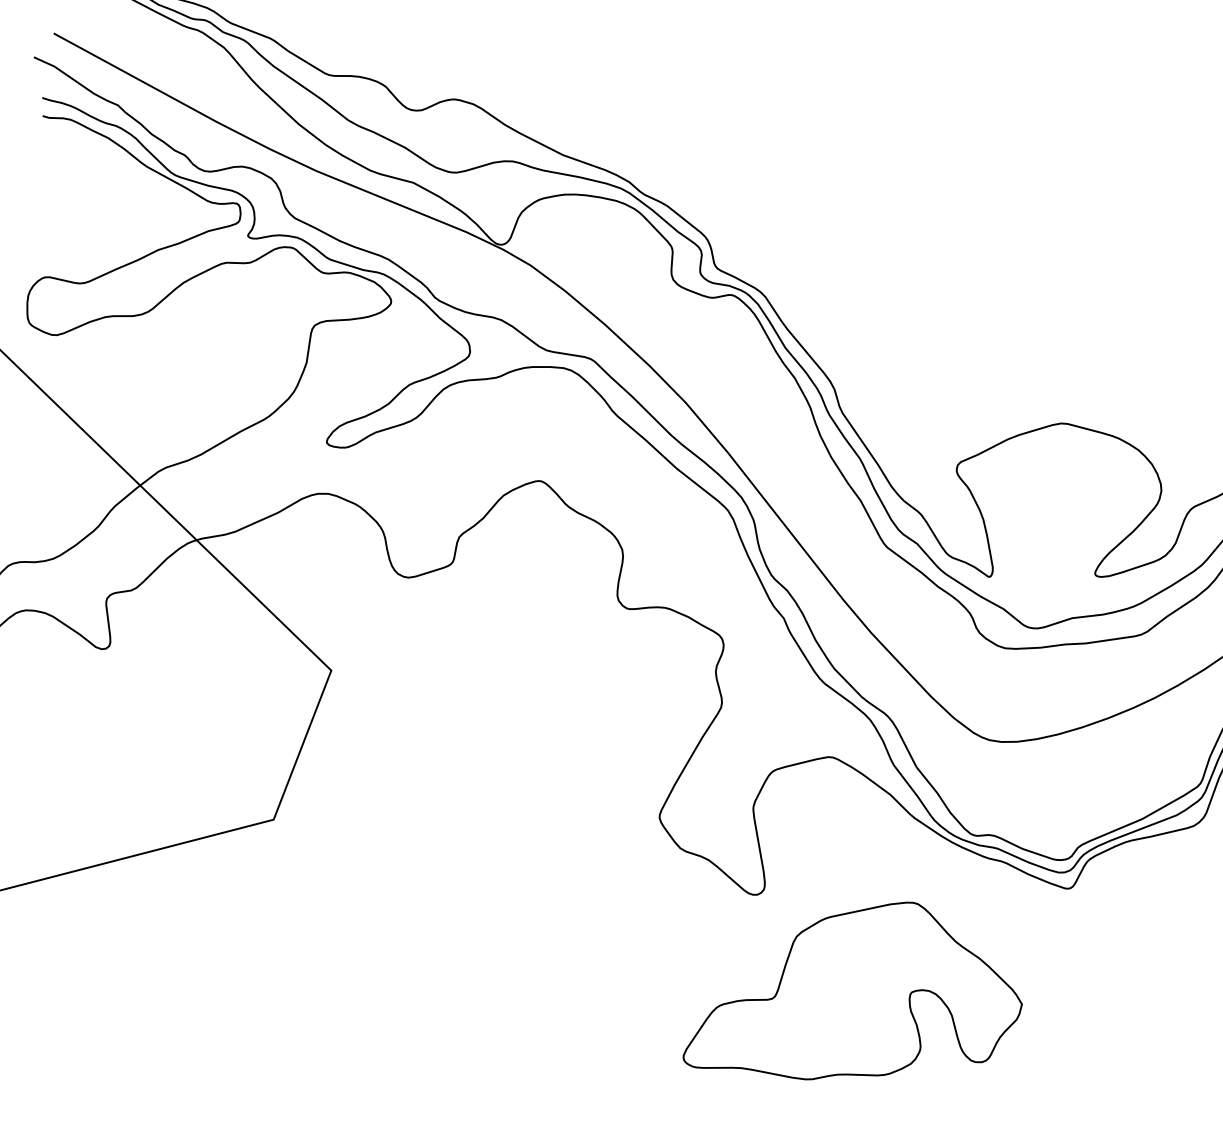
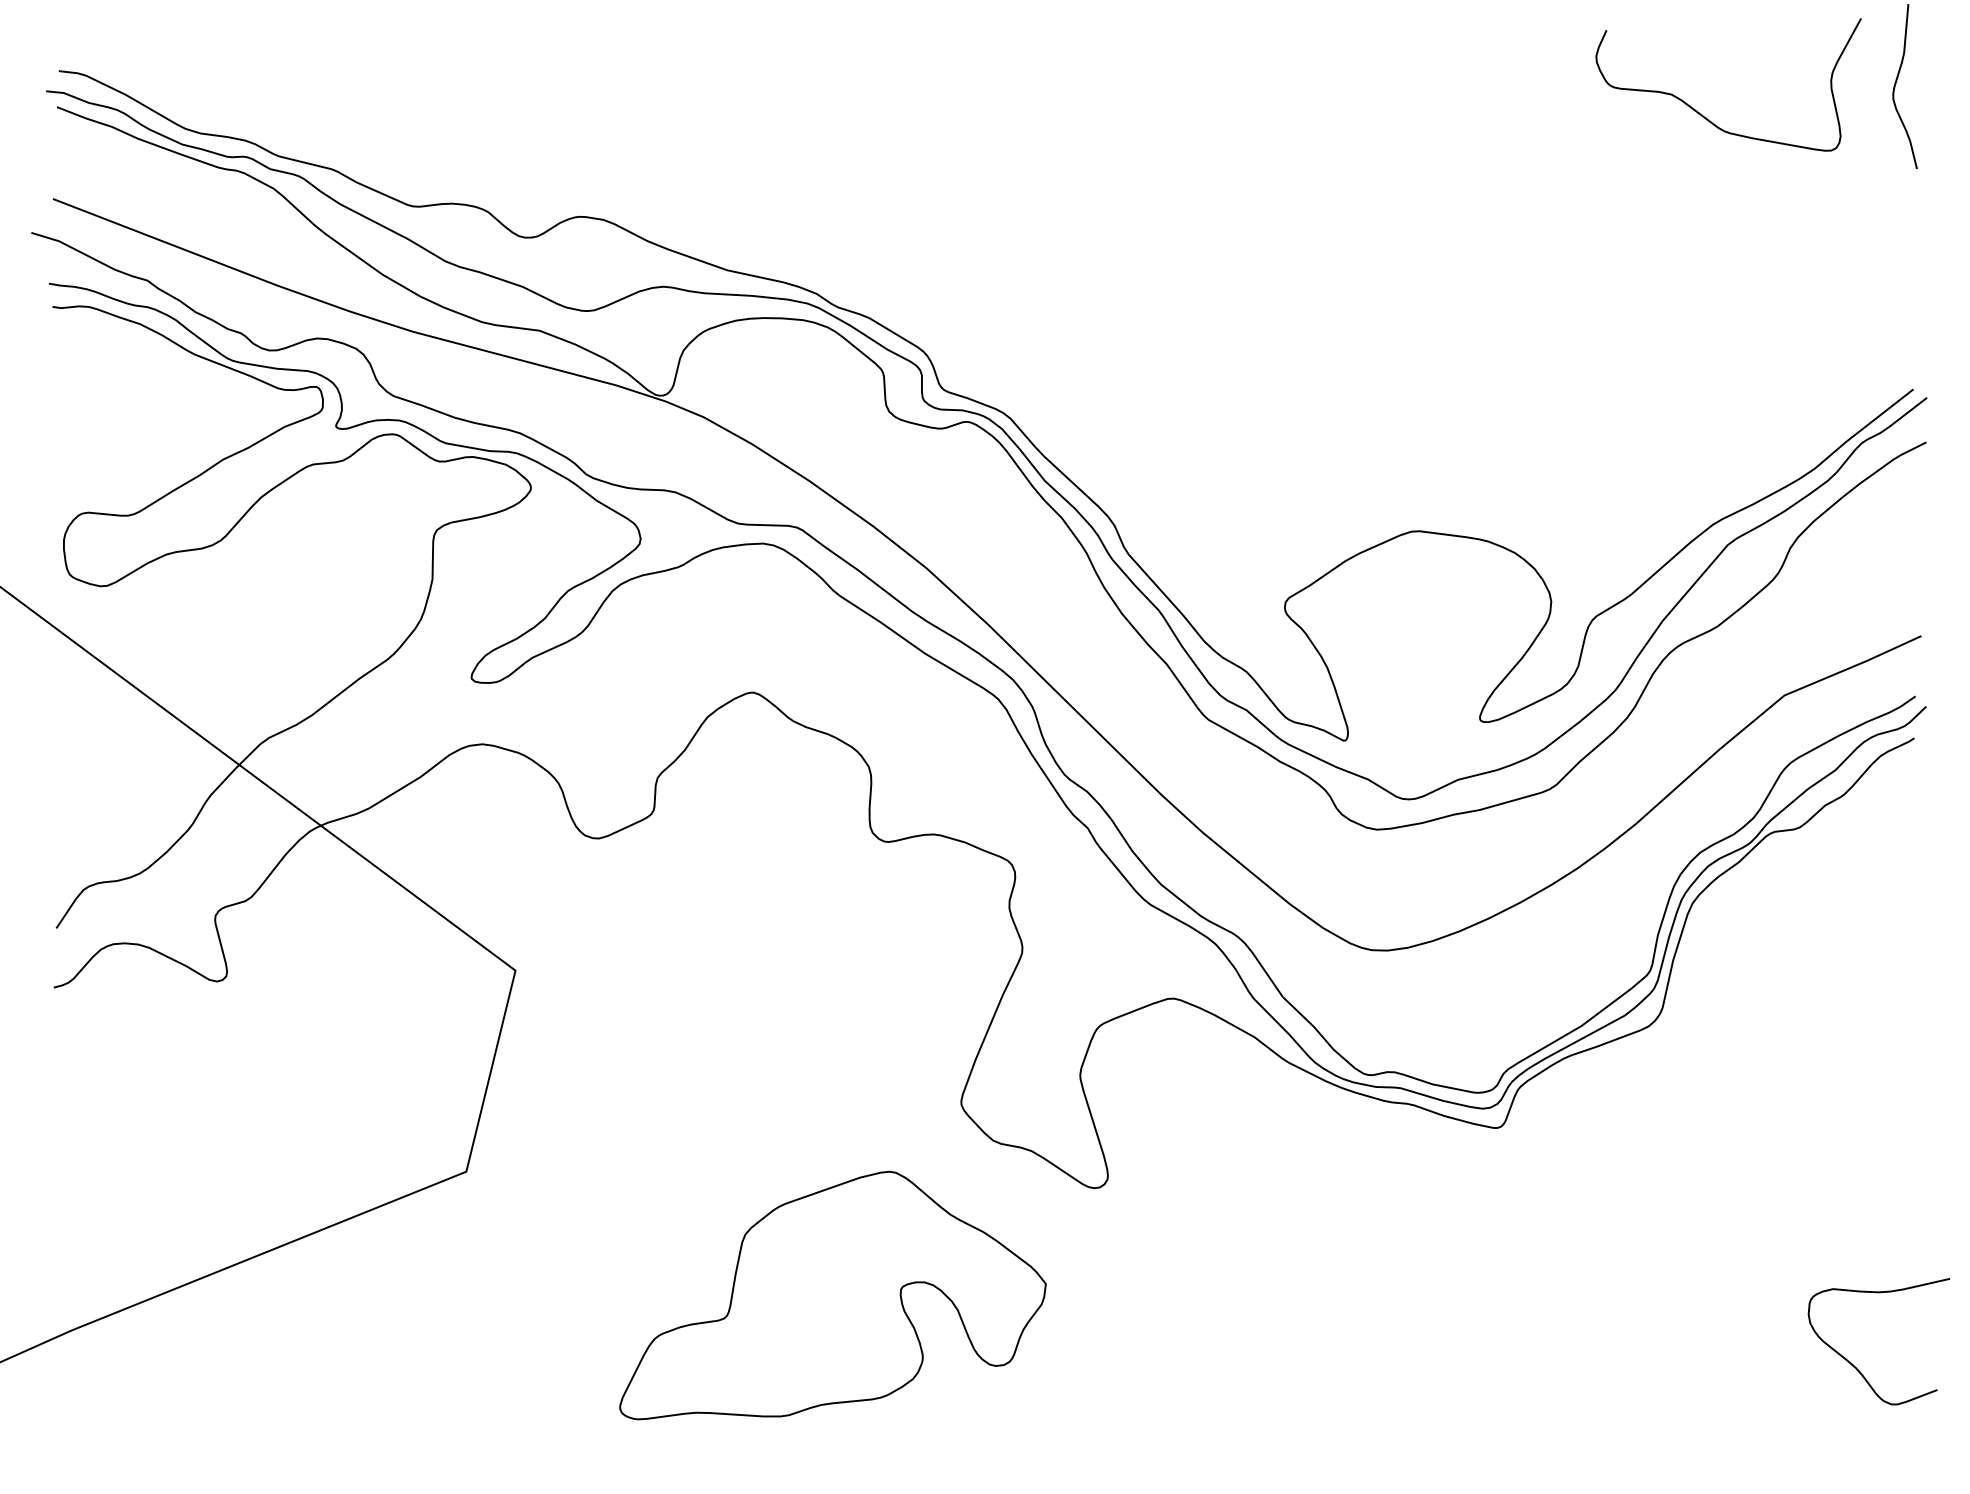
part: (857, 991) -> (832, 1295), moved

